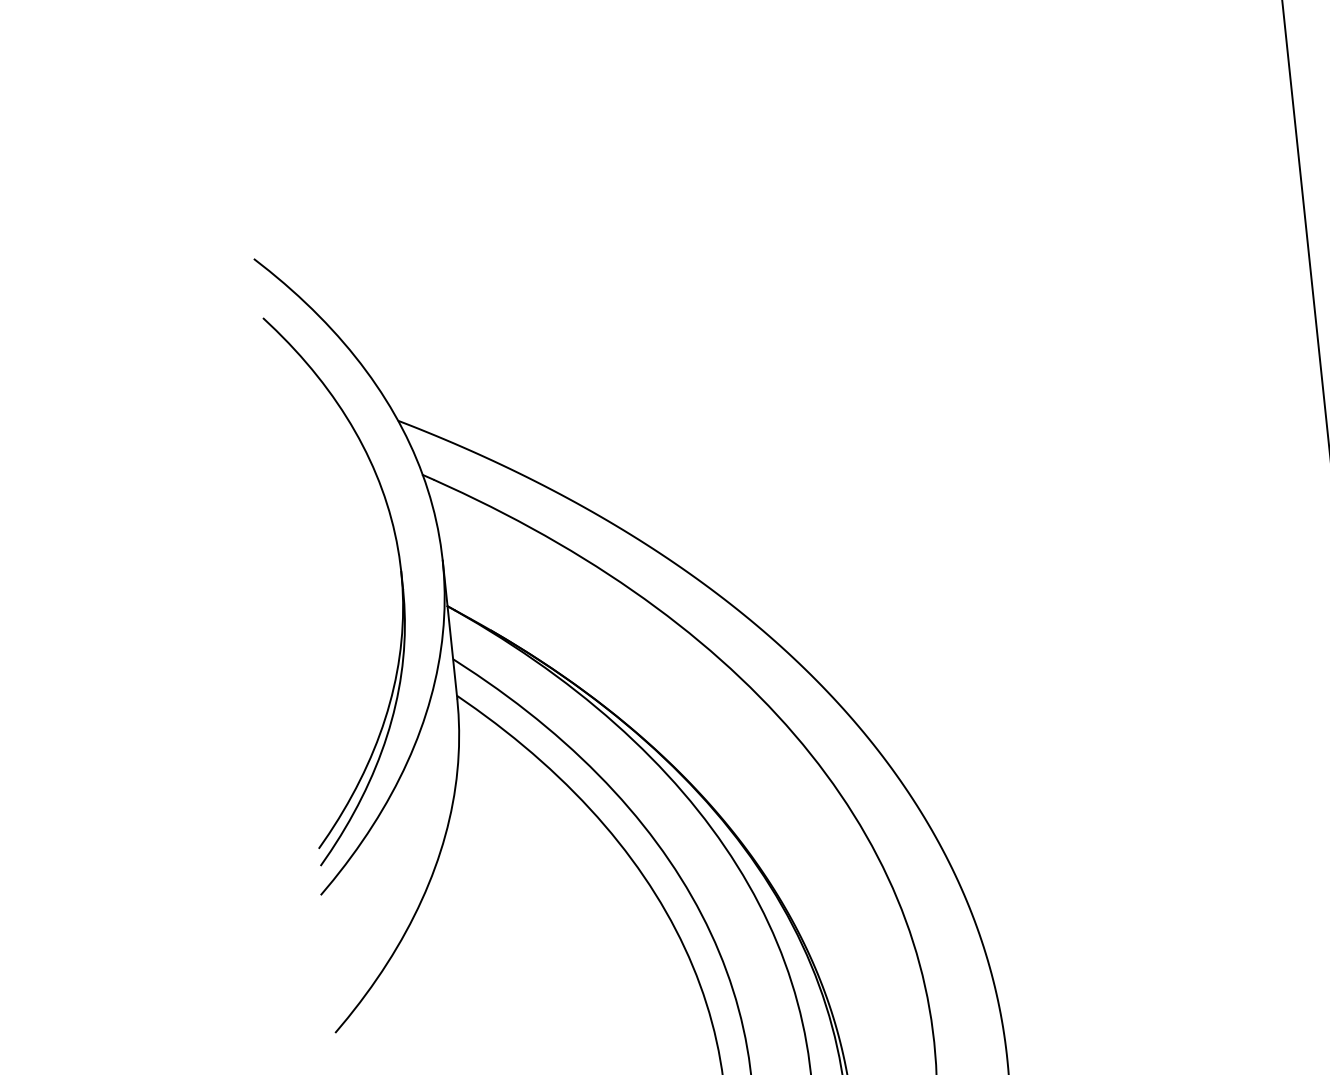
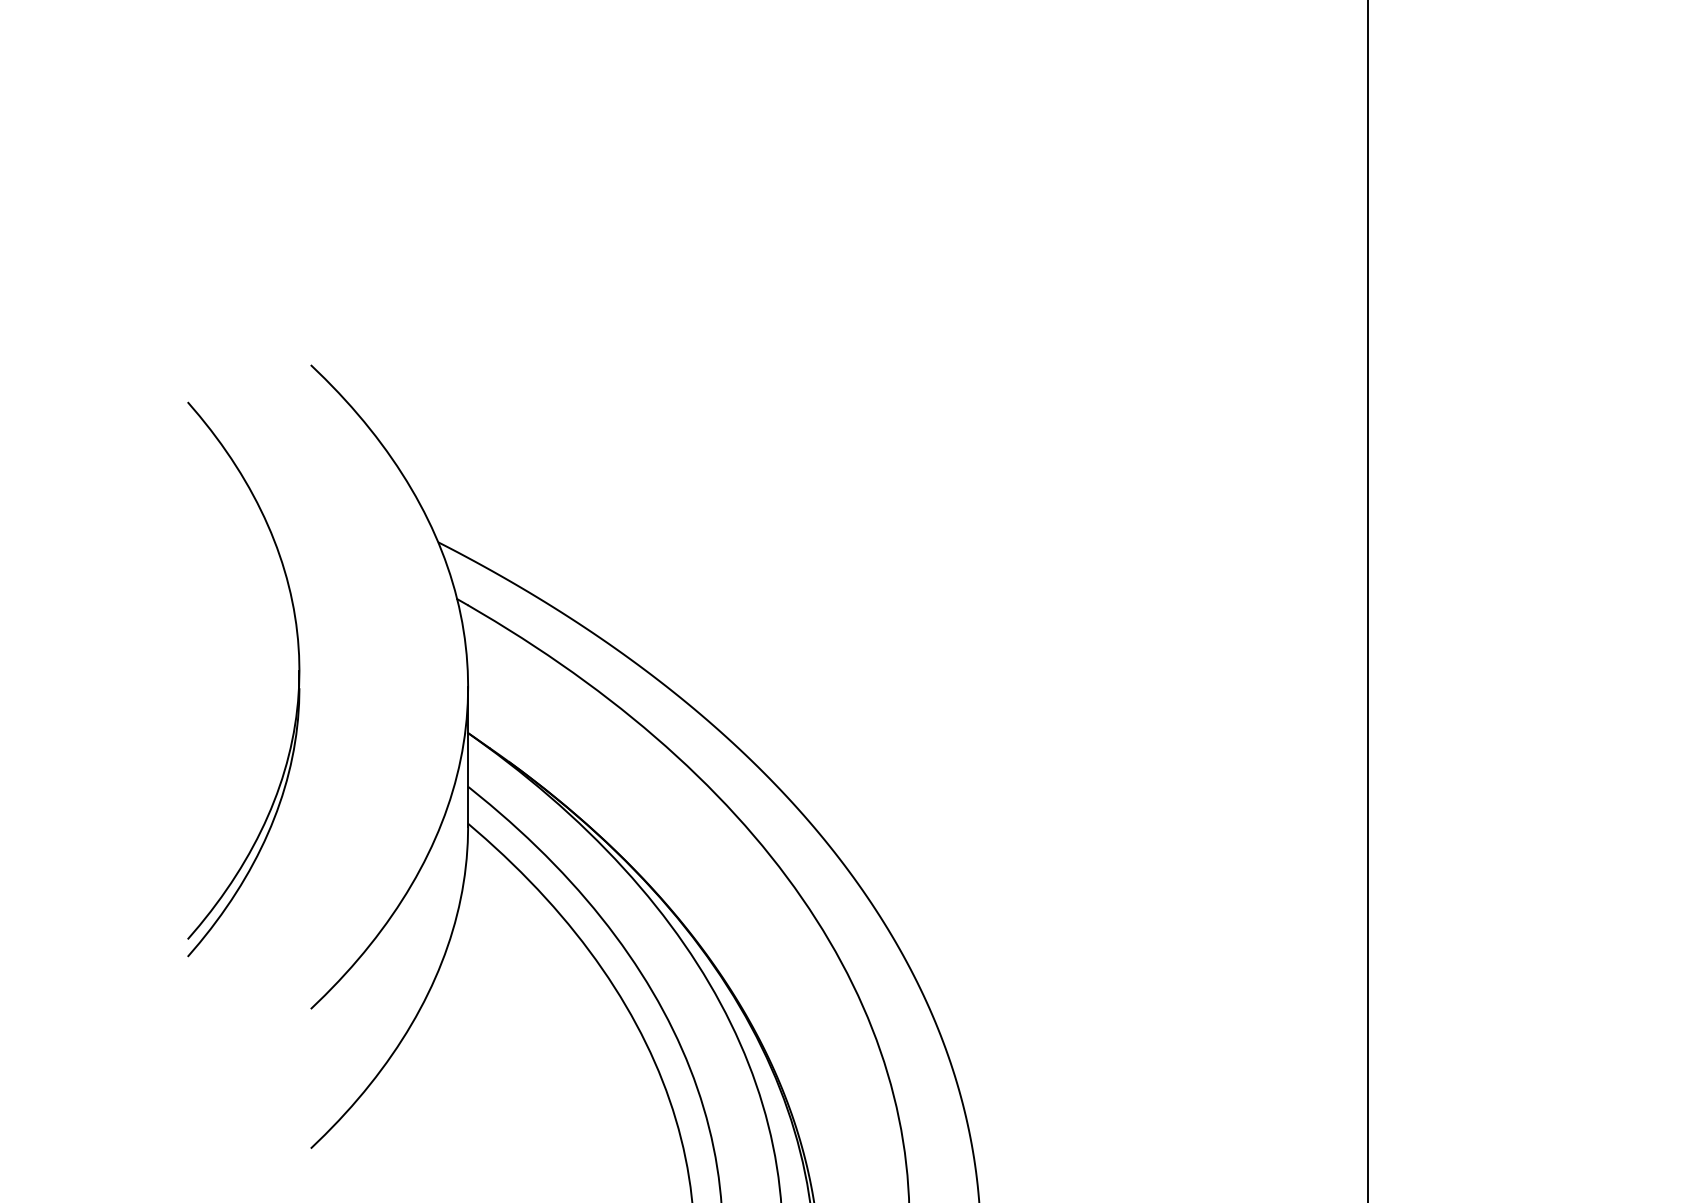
part: (401, 580) -> (298, 679), moved

